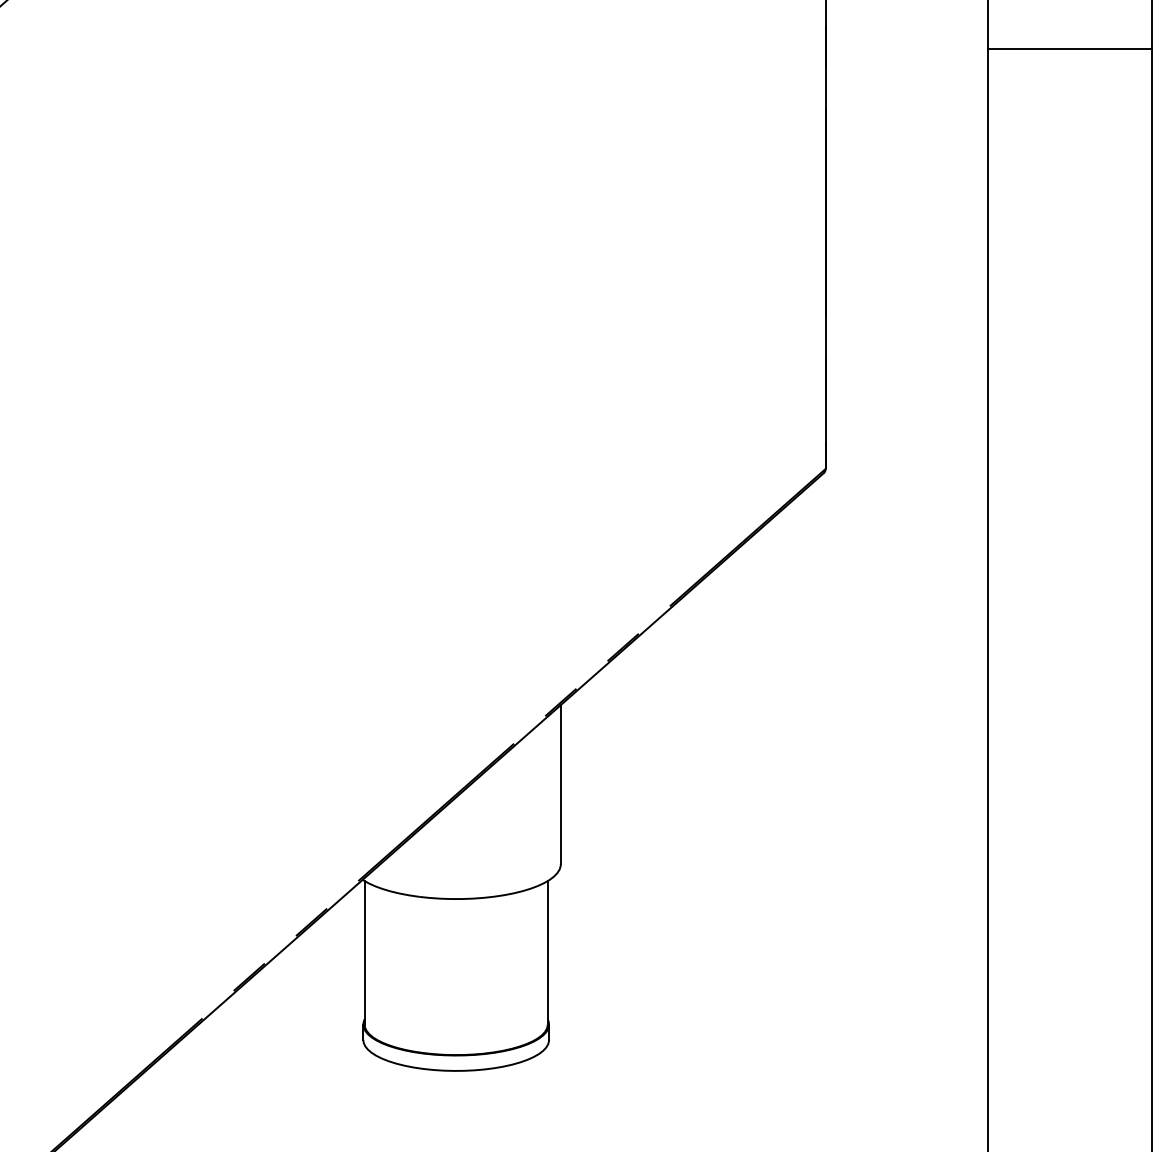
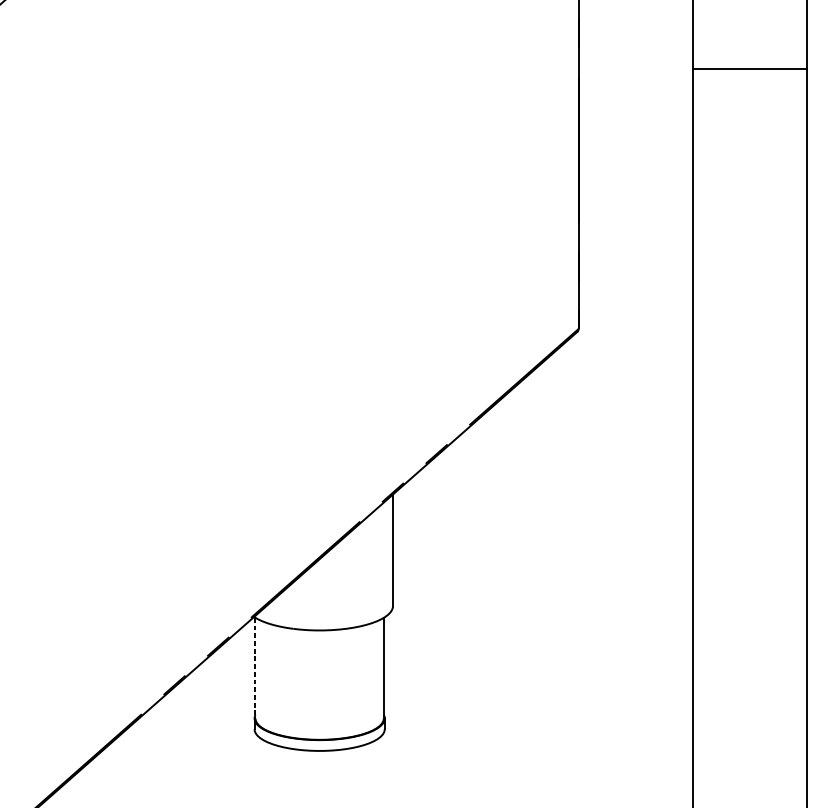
line: (1069, 49) -> (749, 69), moved
line: (364, 952) -> (255, 667), solid -> dashed

